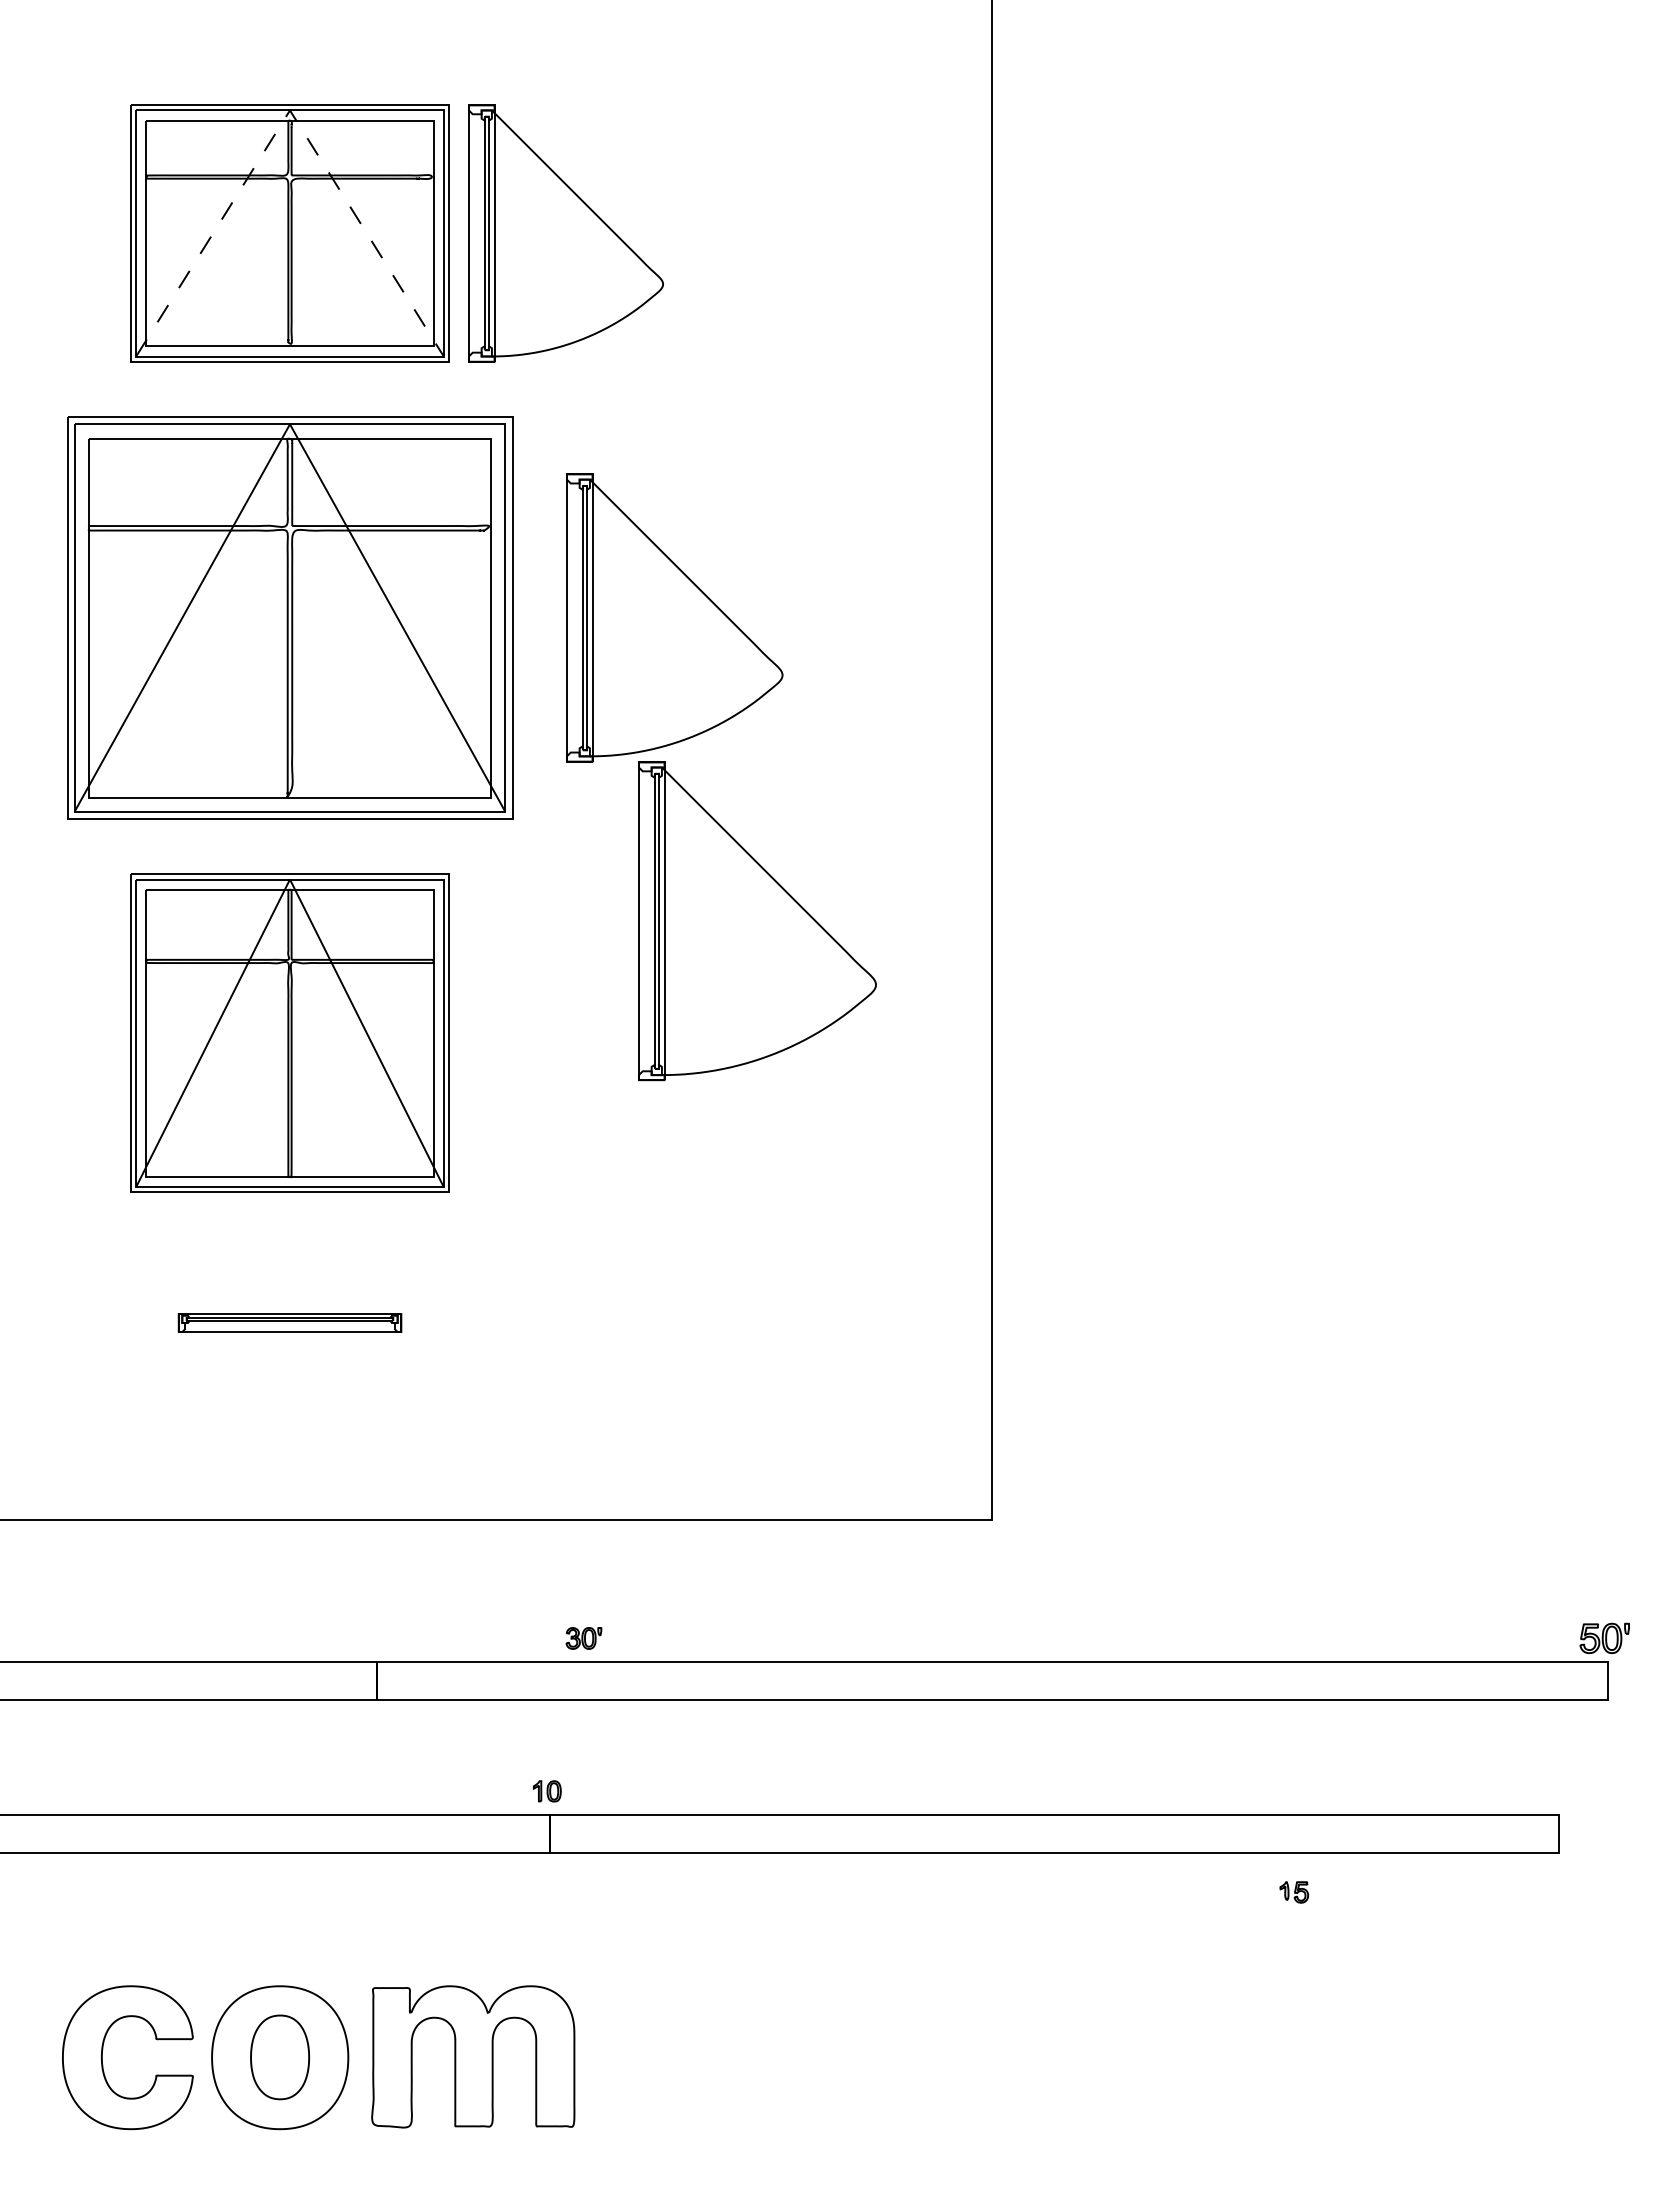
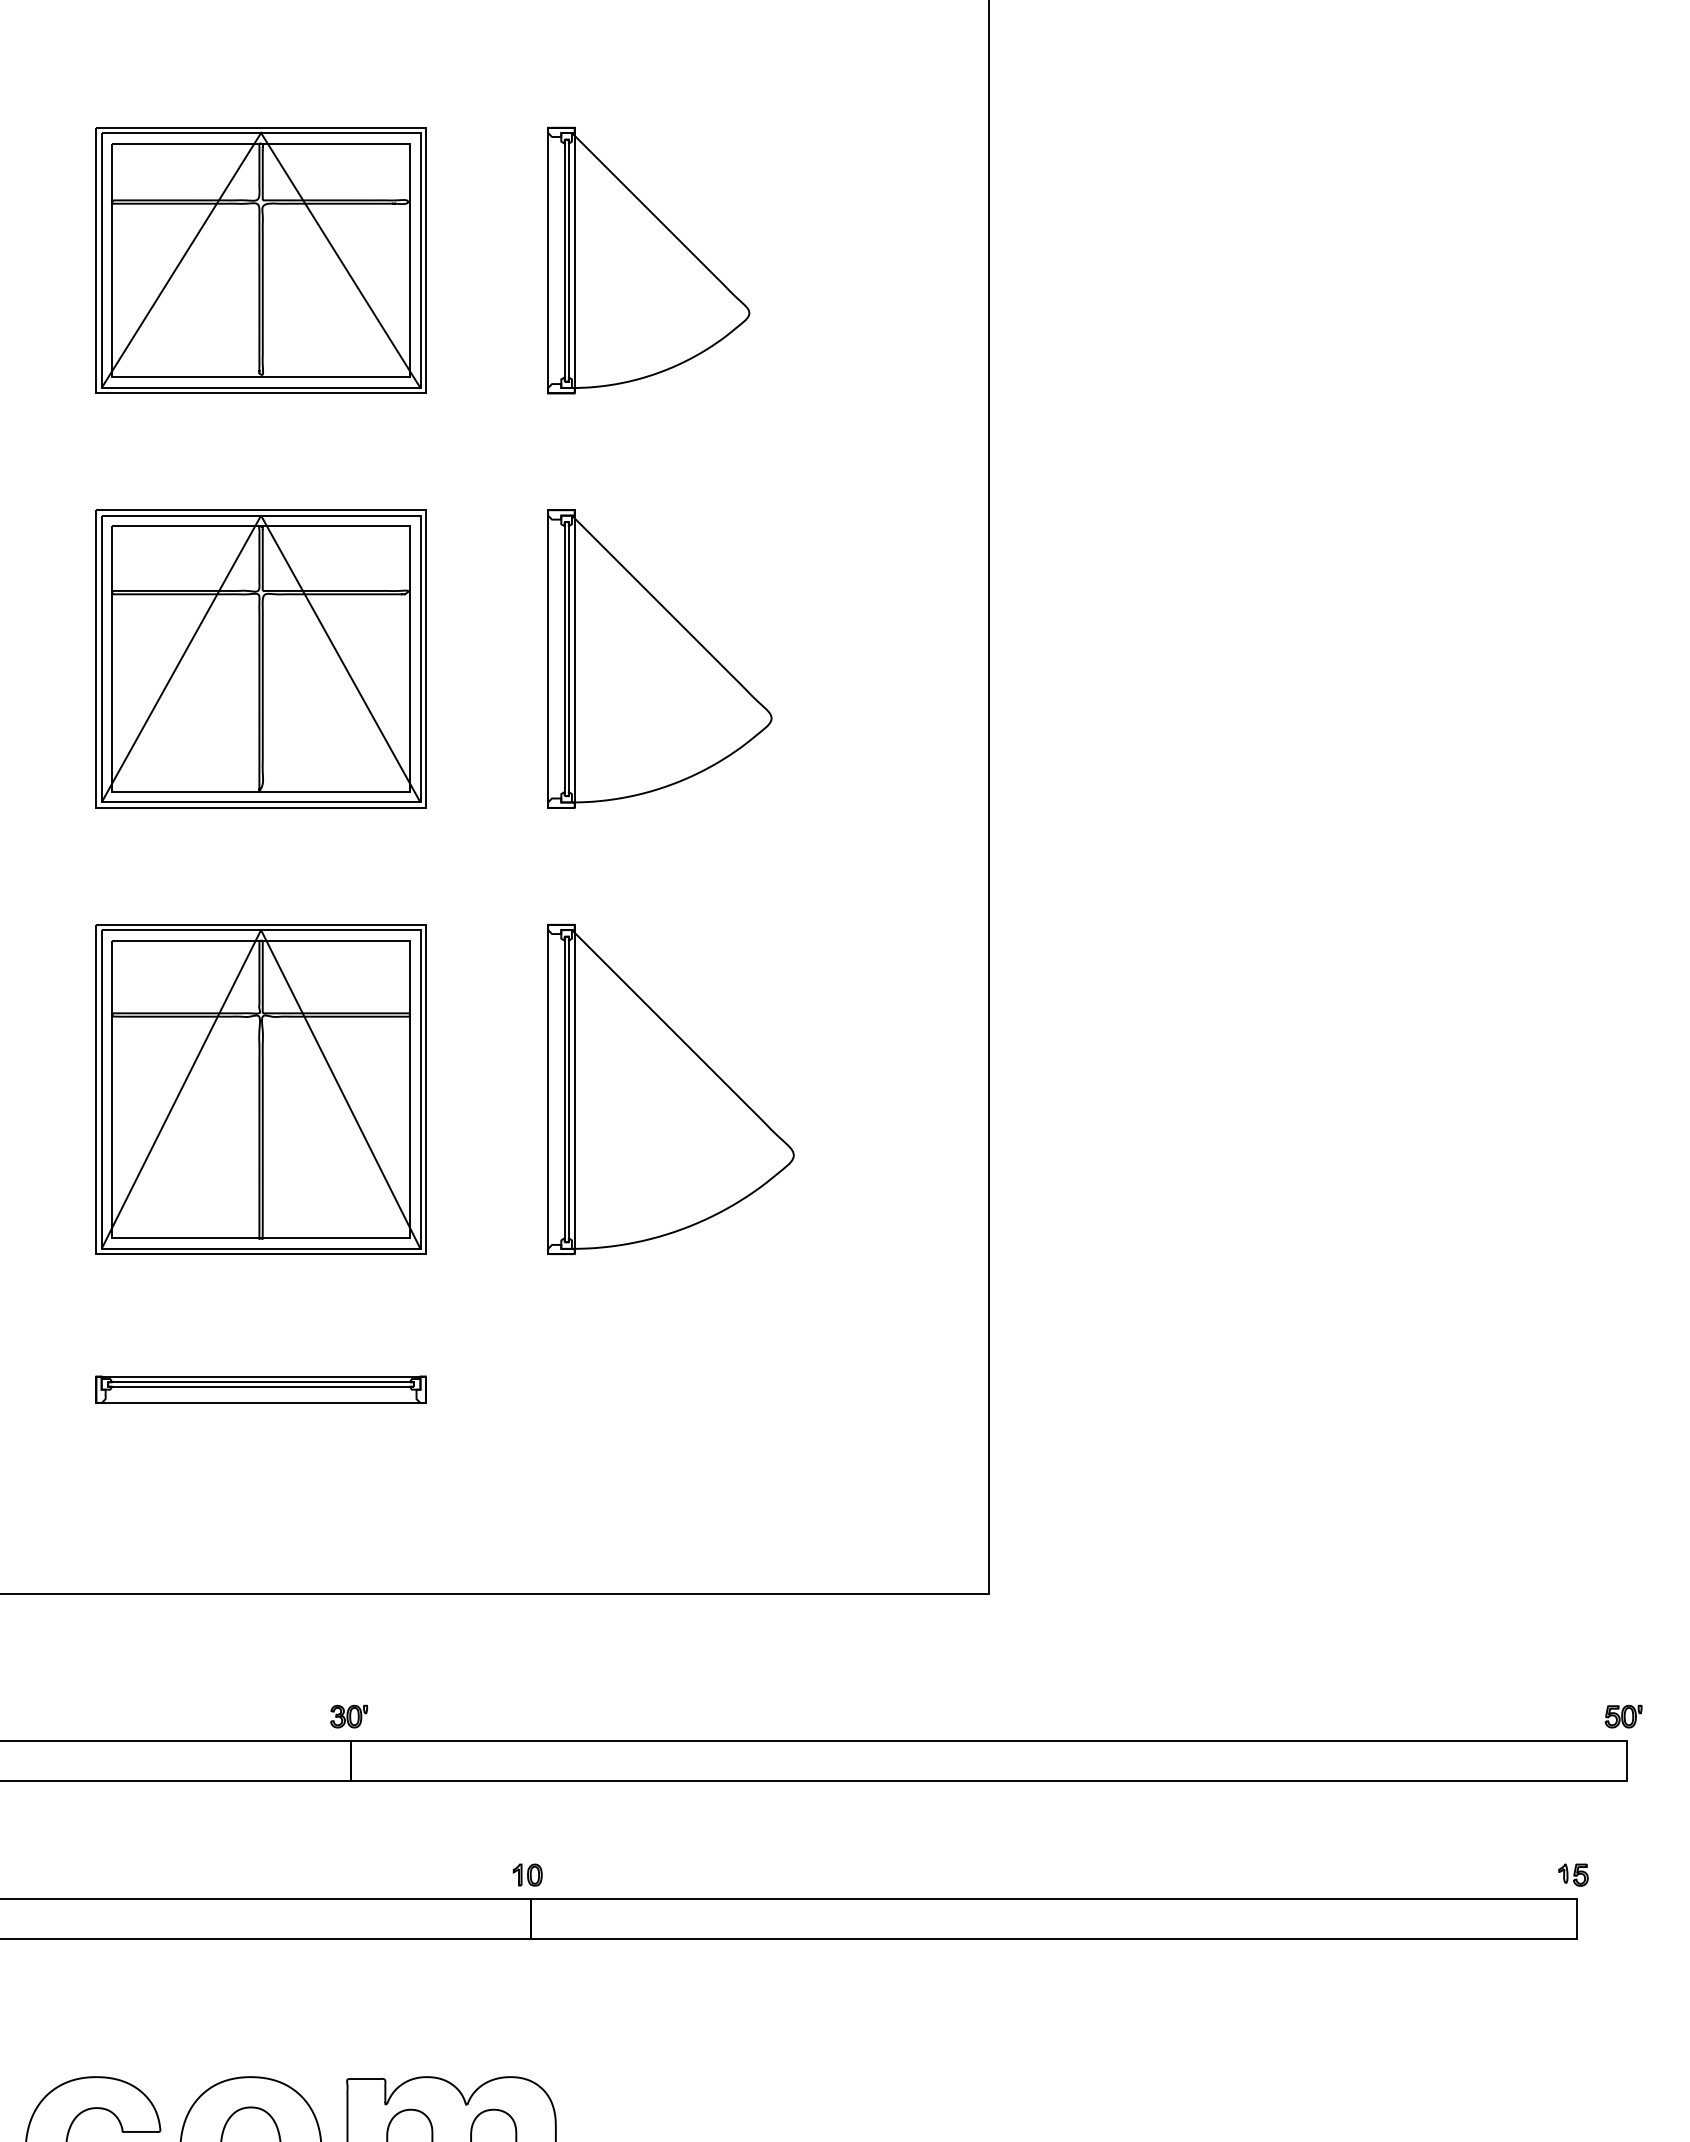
line: (289, 110) -> (260, 133), dashed -> solid
part: (565, 233) -> (648, 260), moved
part: (289, 617) -> (260, 658), size x0.71
part: (757, 921) -> (670, 1089), moved
part: (289, 1322) -> (260, 1389), size x1.43
part: (583, 1638) -> (348, 1716), moved
part: (1604, 1638) -> (1623, 1716), size x0.71
part: (1293, 1892) -> (1572, 1875), moved

